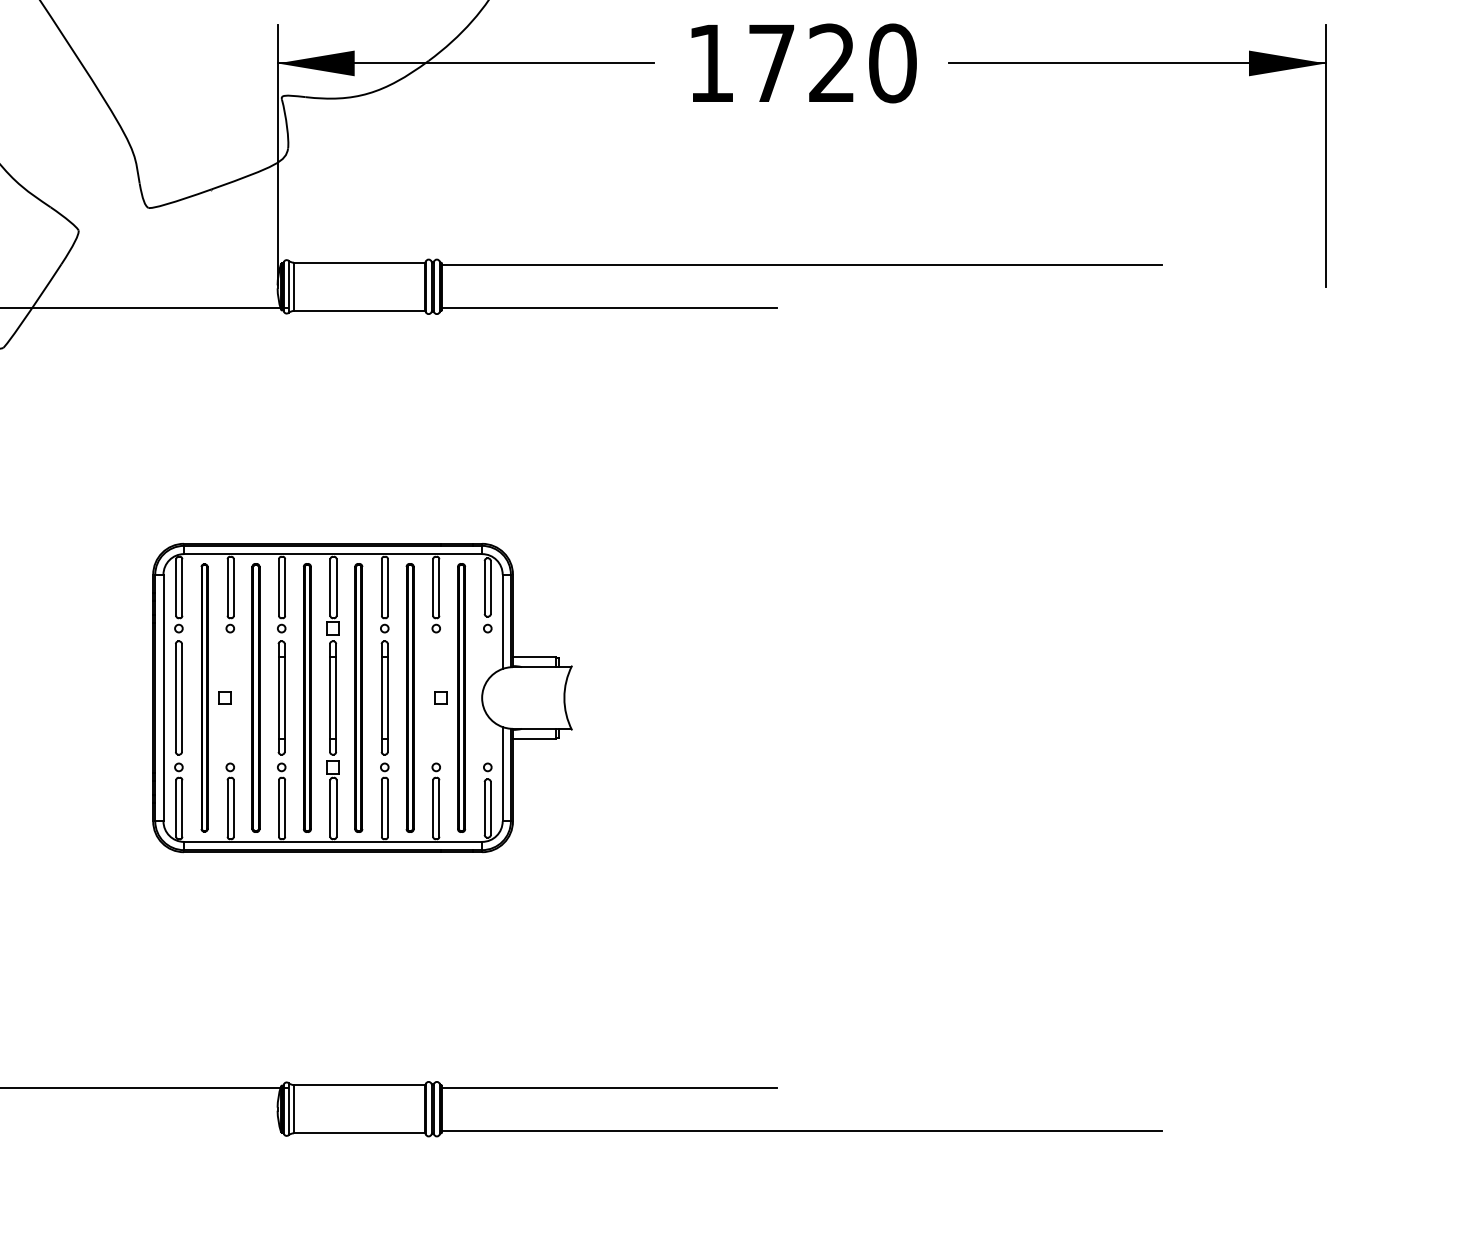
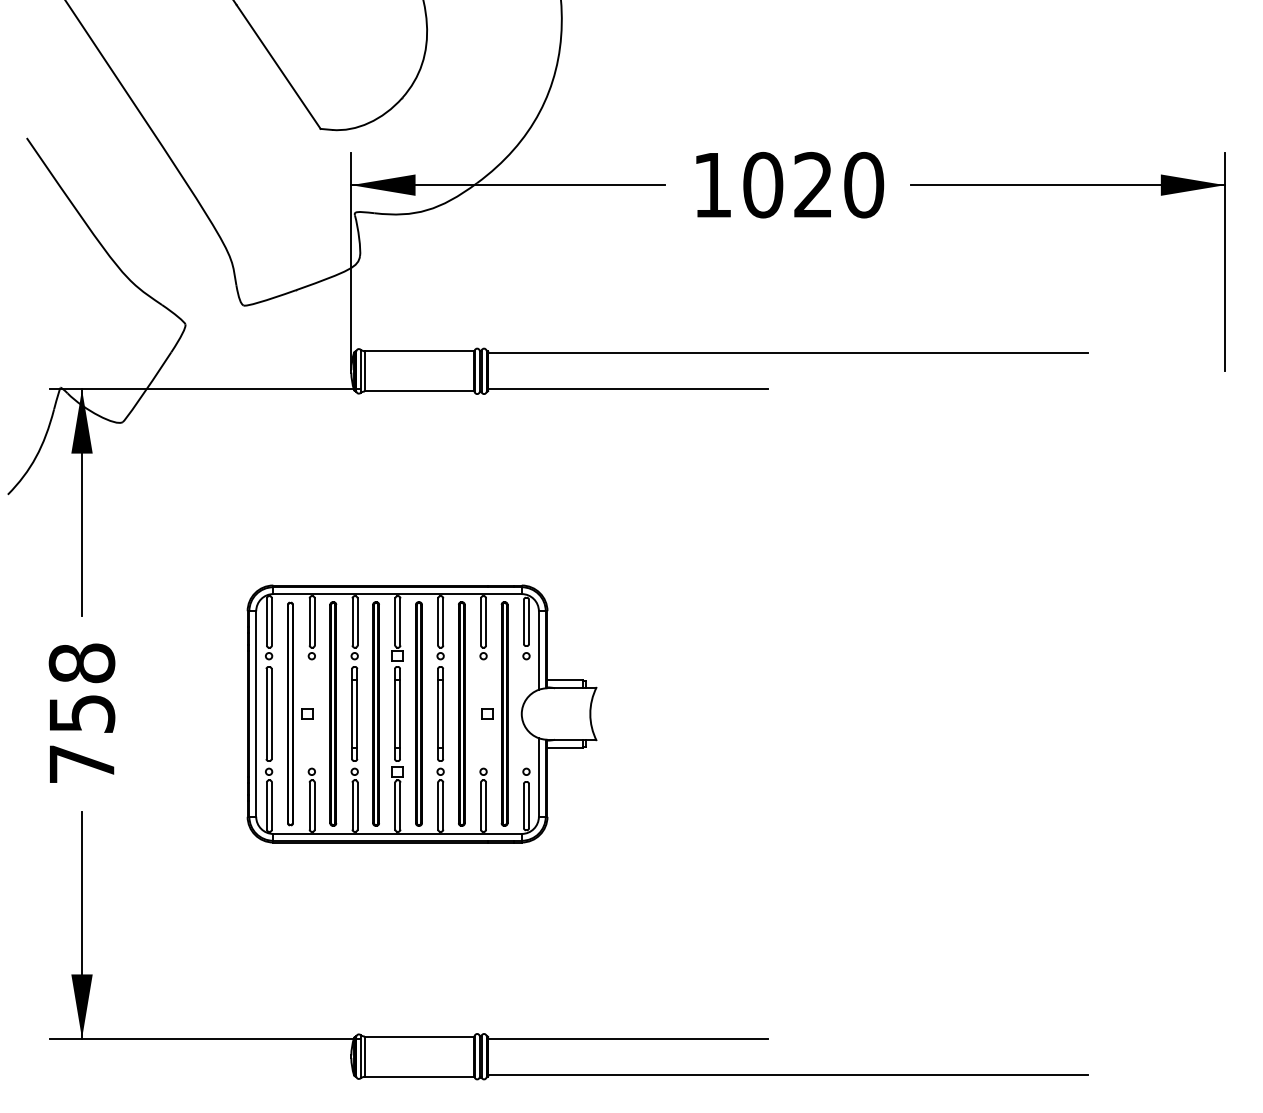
text: (772, 62) -> (763, 184), 1720 -> 1020

